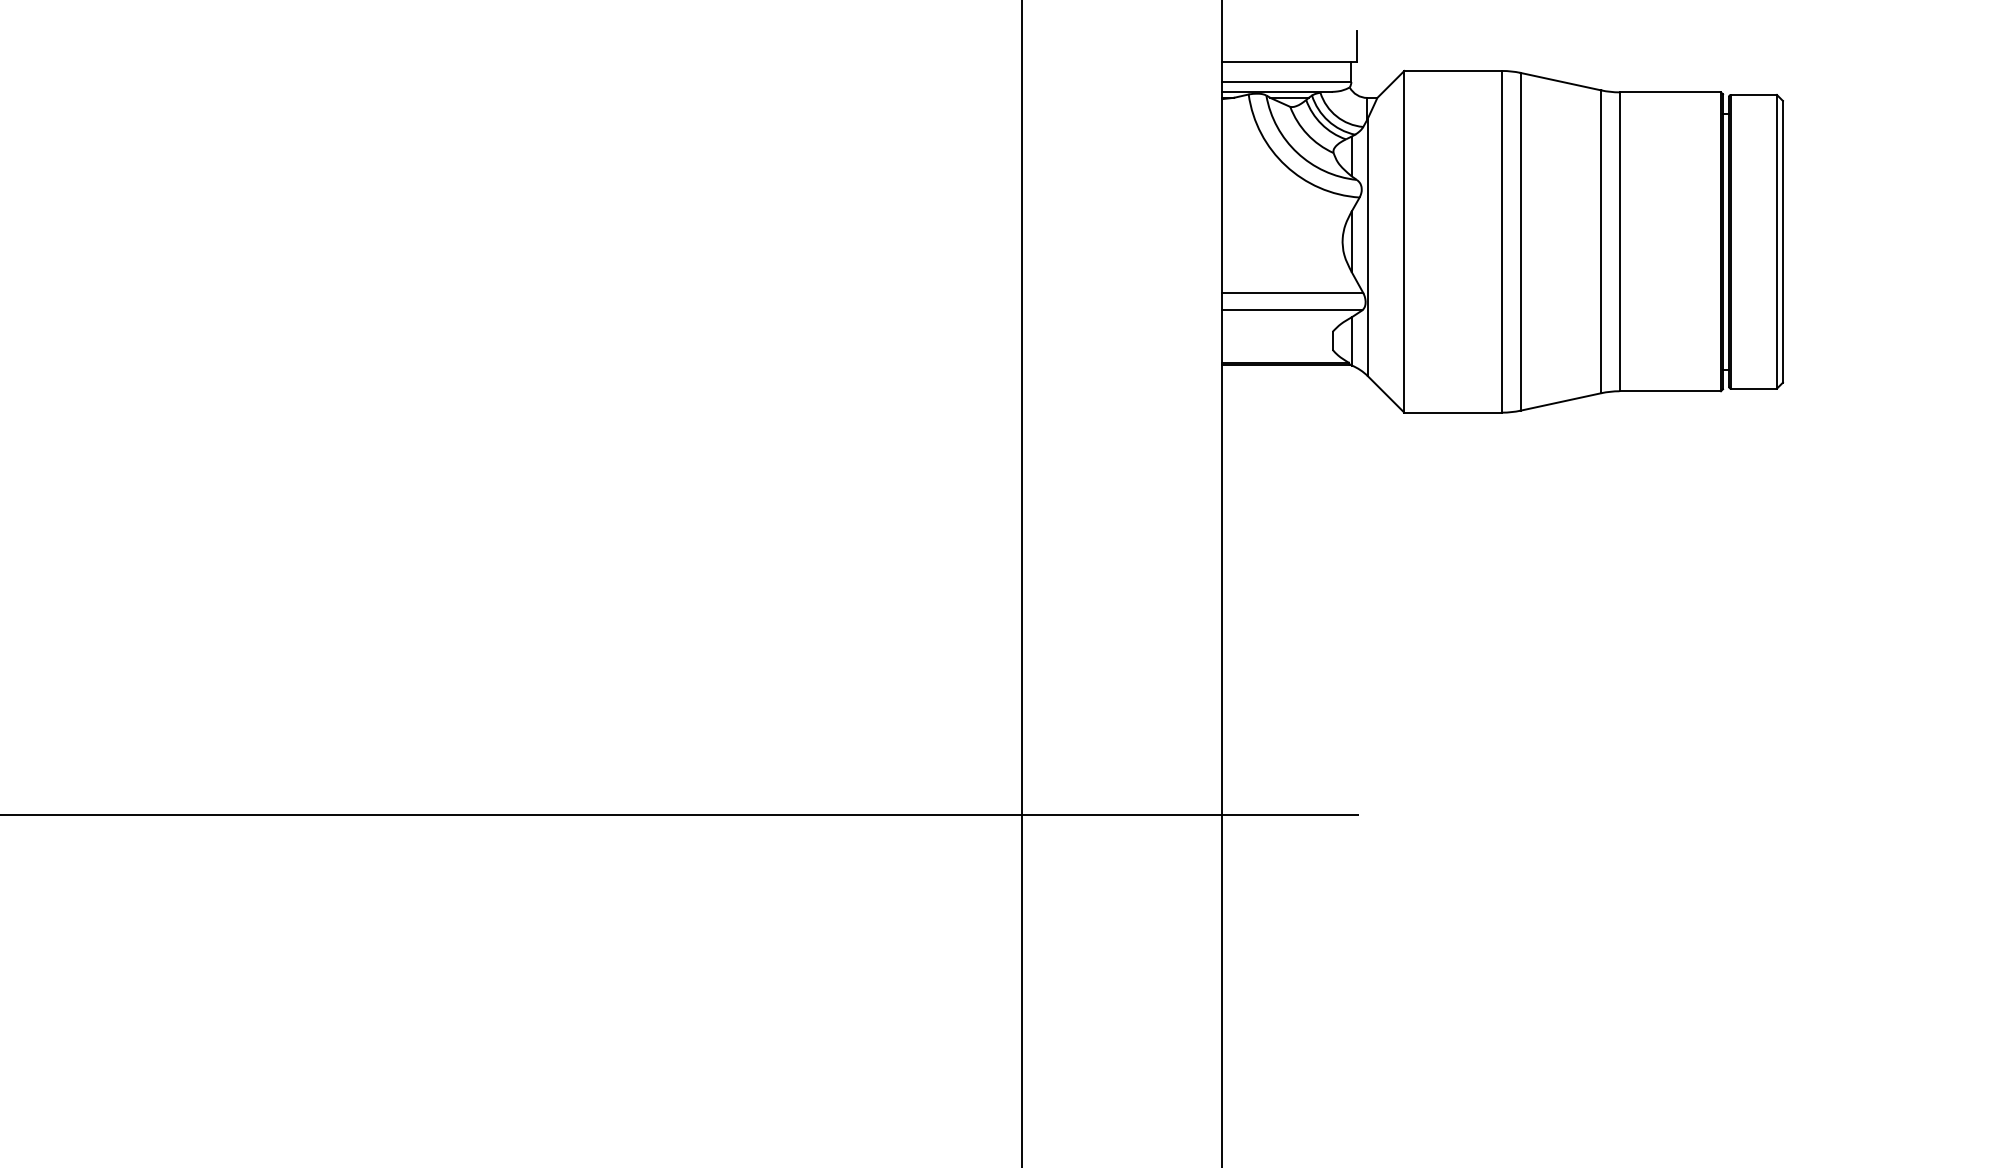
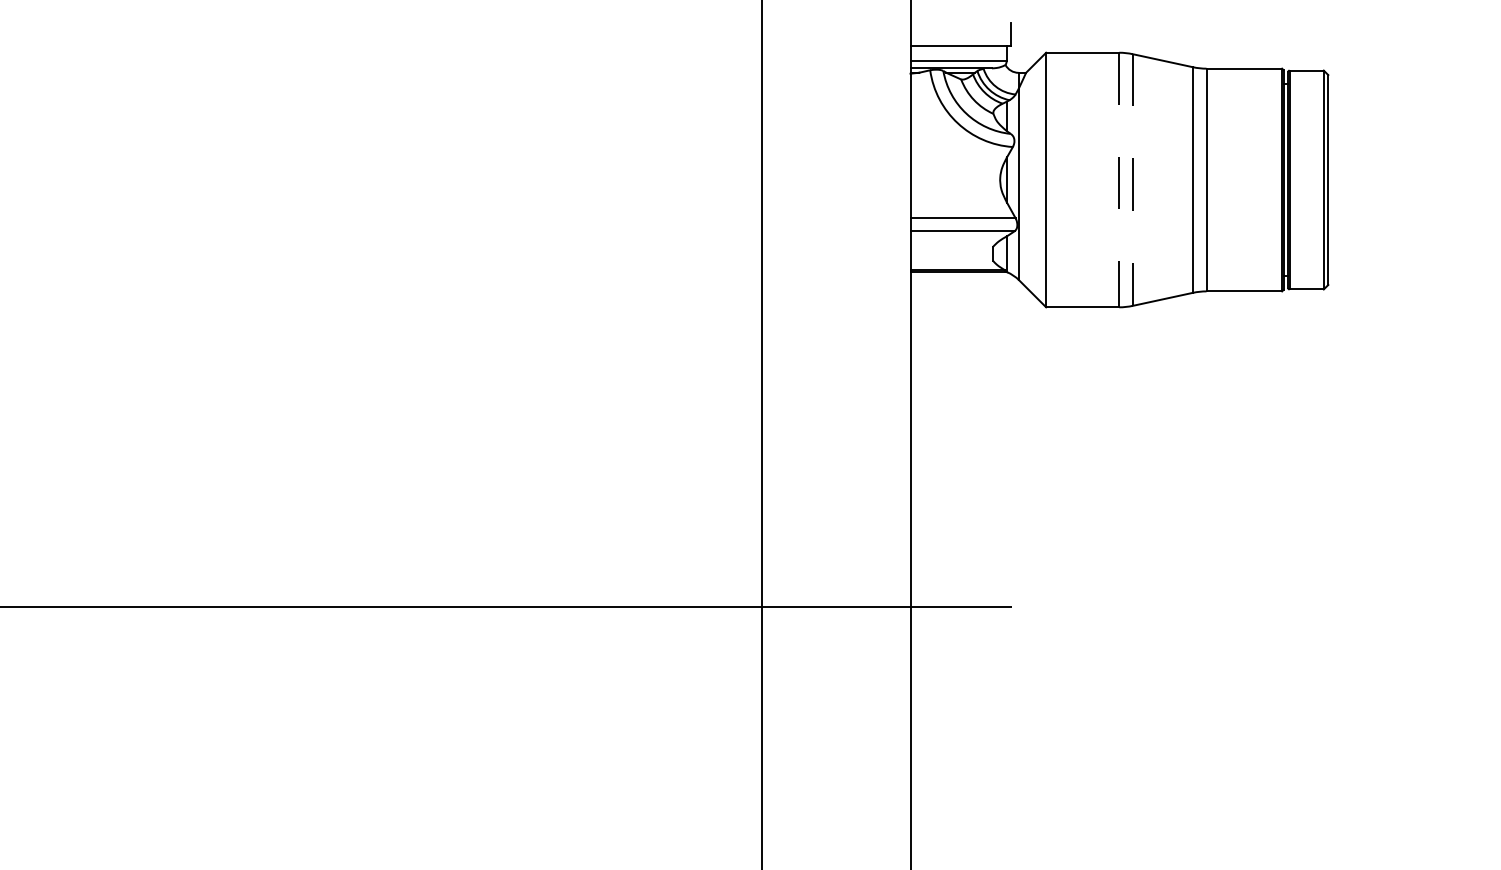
line: (1502, 241) -> (1119, 179), solid -> dashed
line: (1520, 241) -> (1132, 179), solid -> dashed

